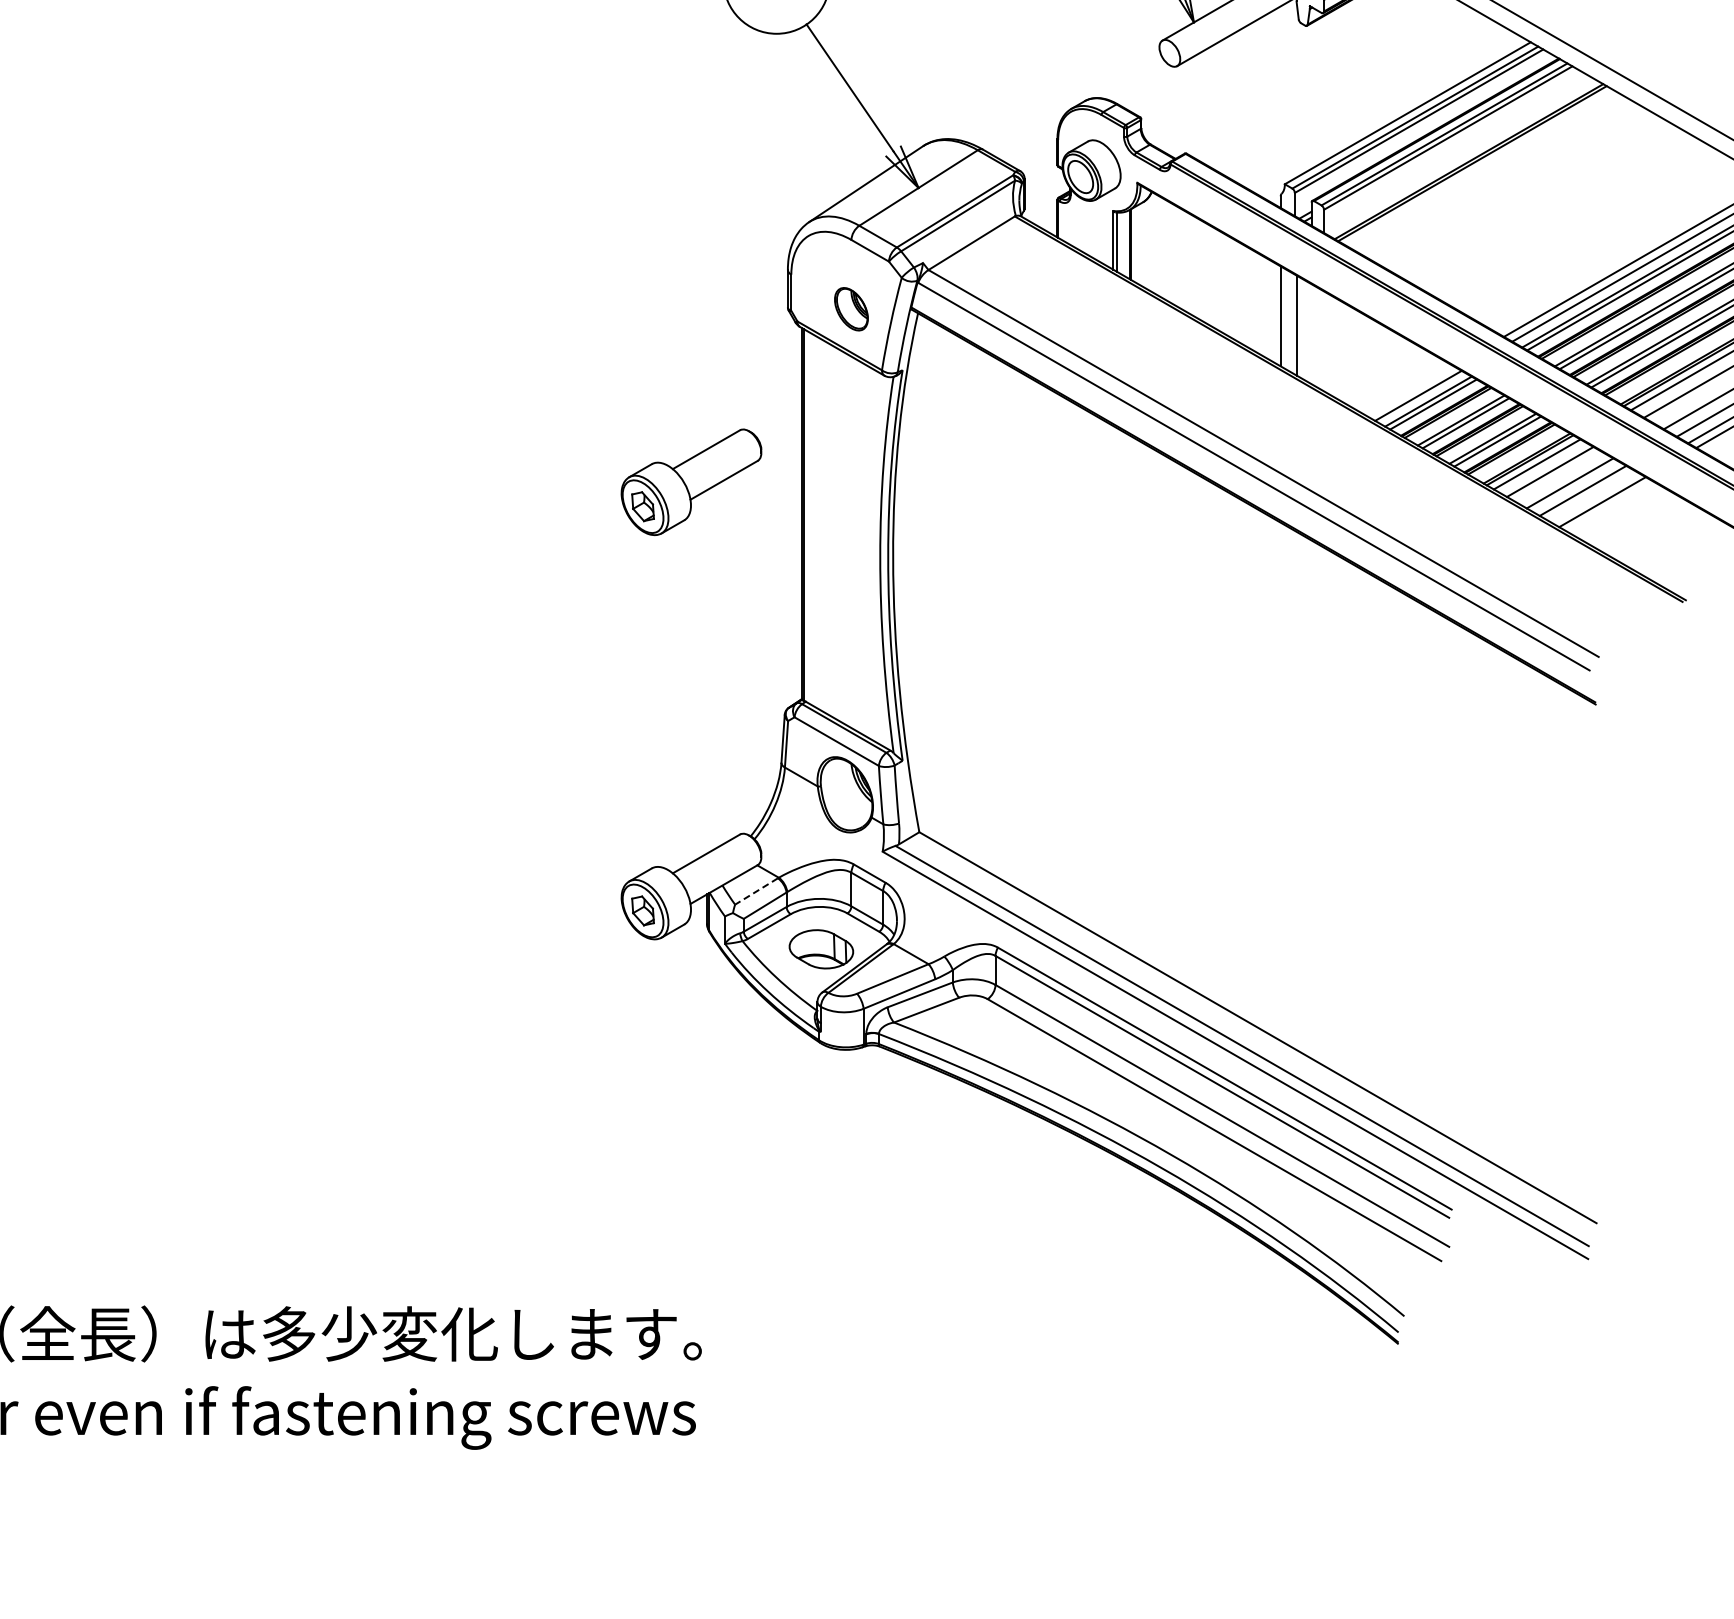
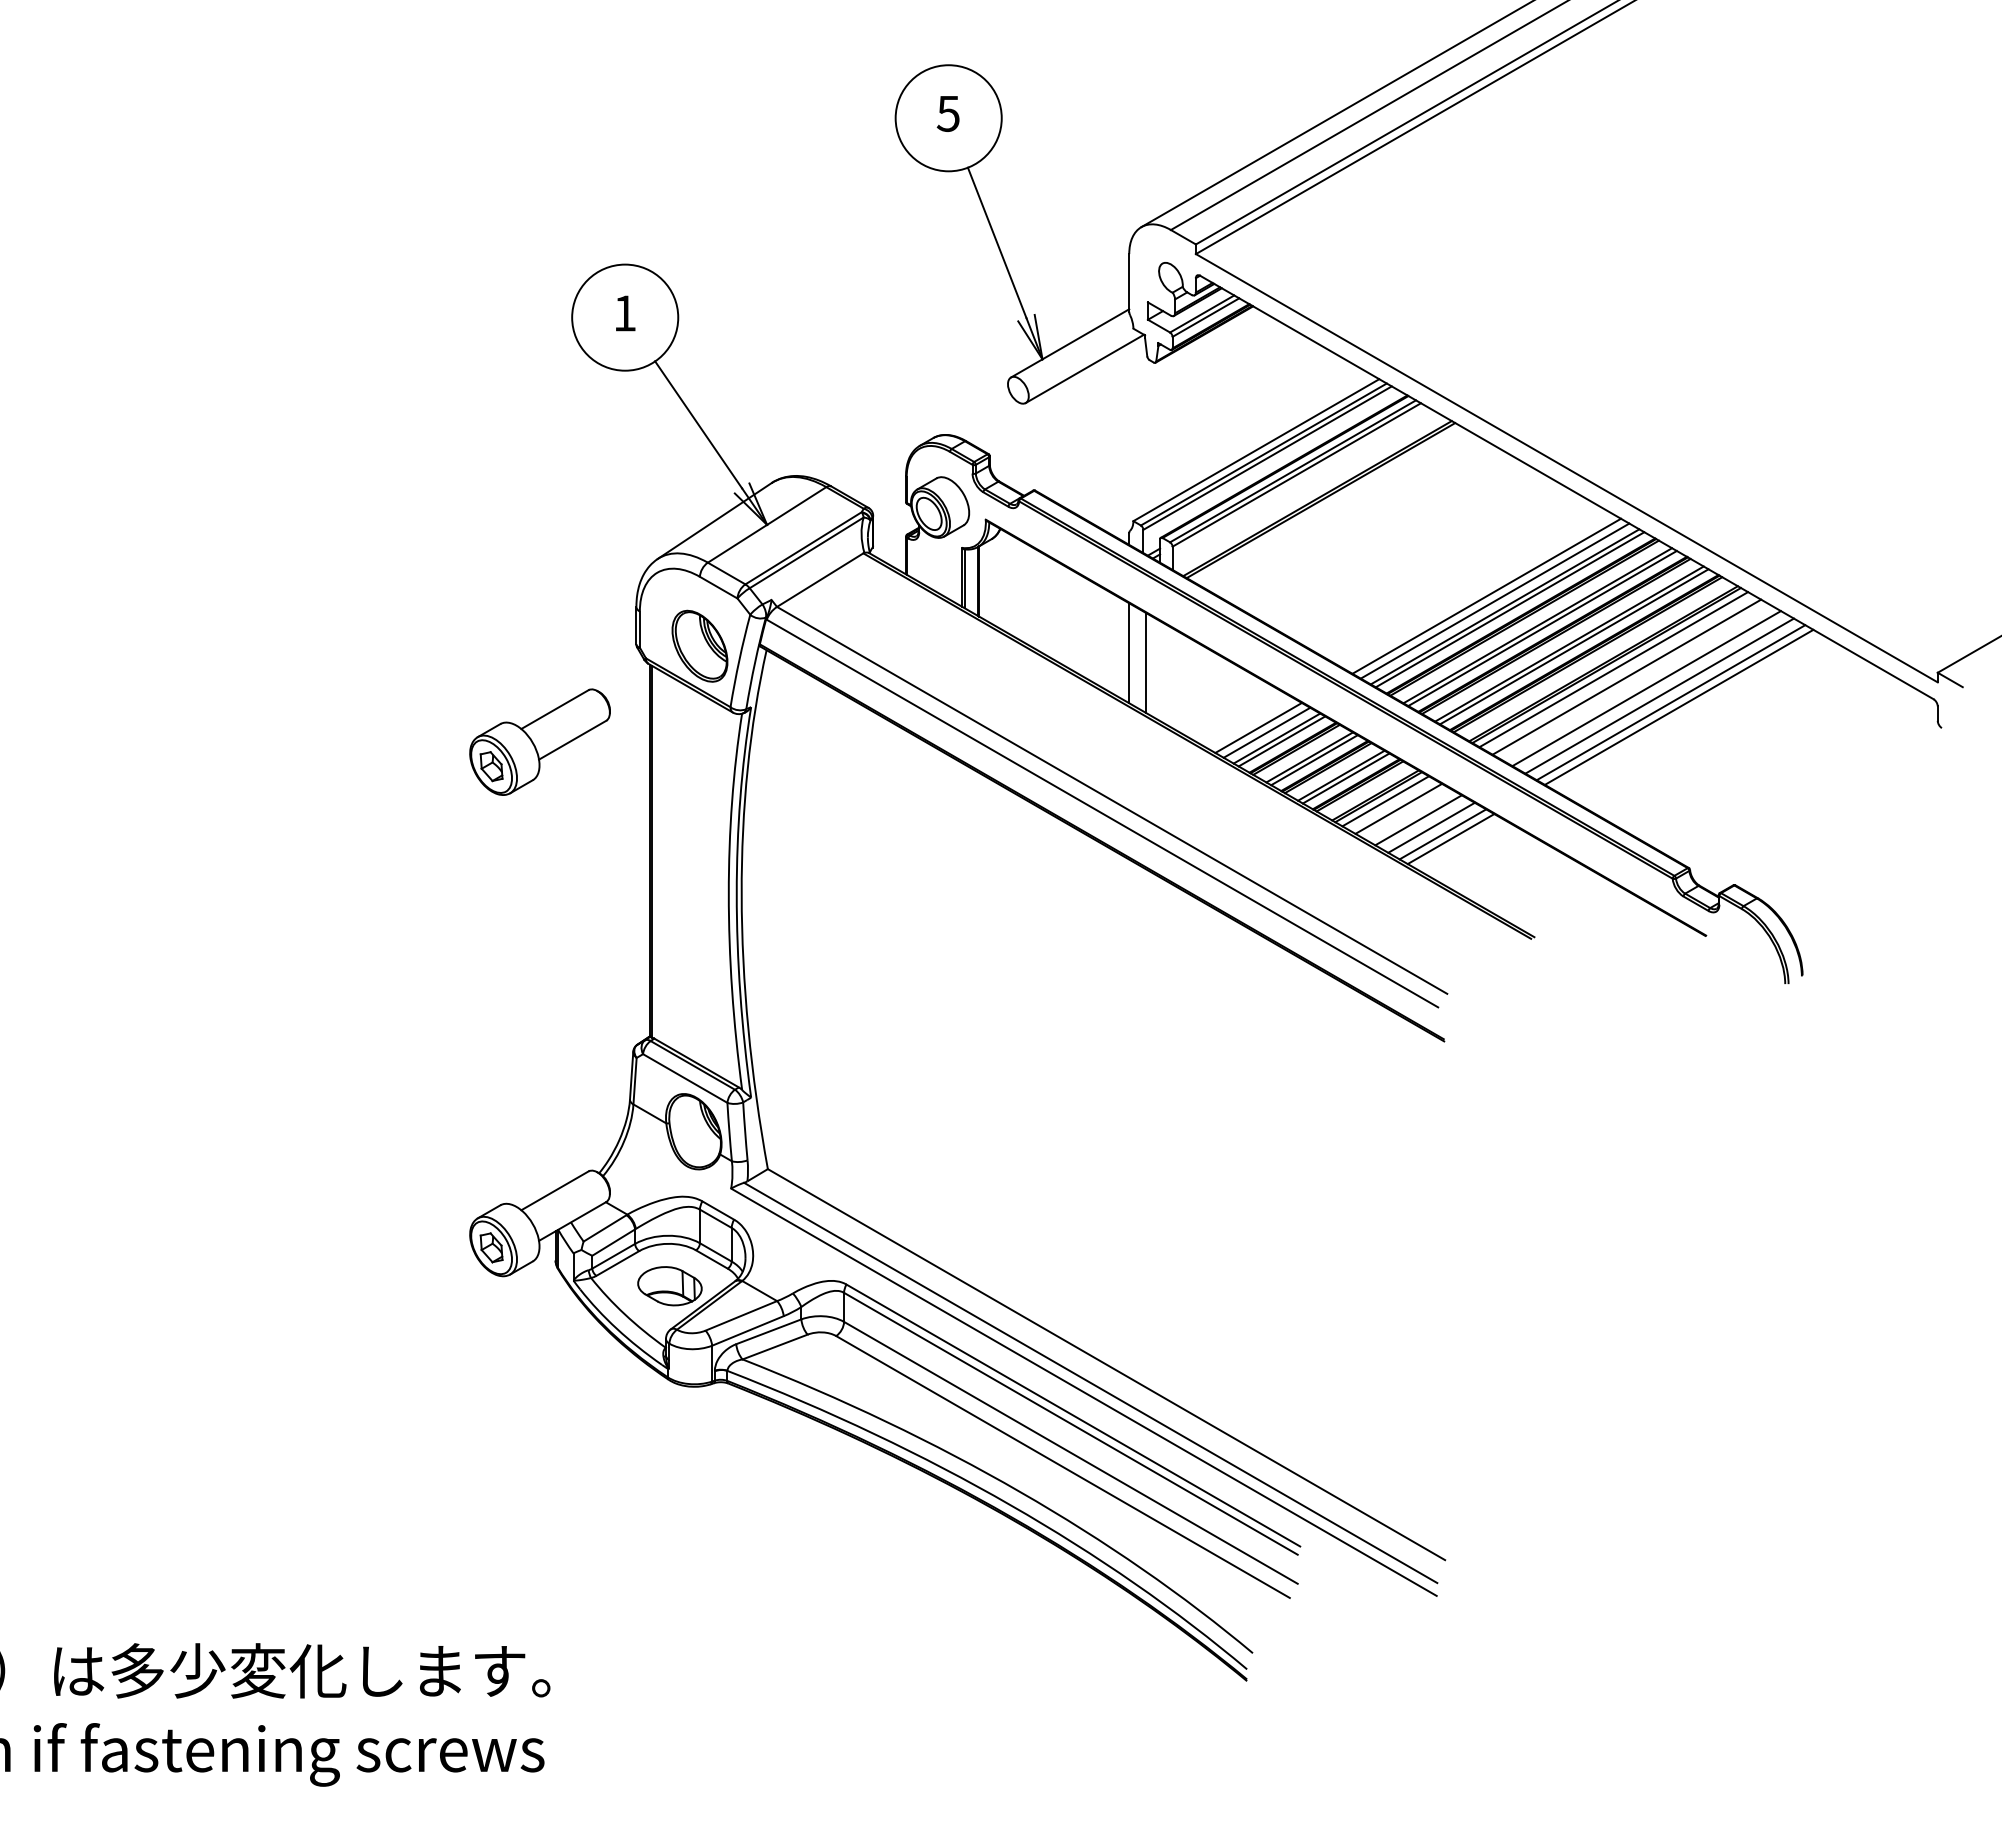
part: (850, 308) -> (699, 645), size x1.67
line: (1409, 390) -> (1258, 727), added
part: (690, 481) -> (539, 741), moved
line: (1593, 497) -> (1442, 834), added
line: (755, 891) -> (604, 1228), dashed -> solid

